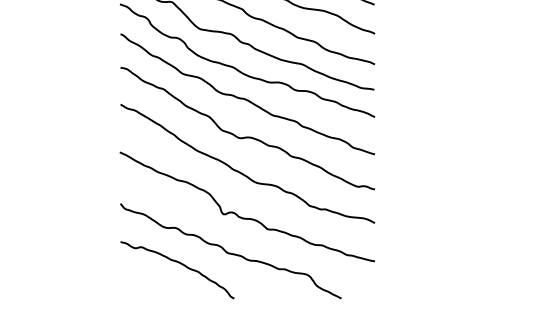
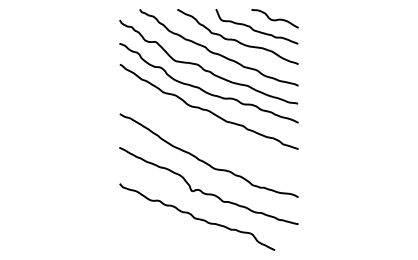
curve: (246, 136) -> (208, 136), removed
curve: (179, 264) -> (161, 226), removed

